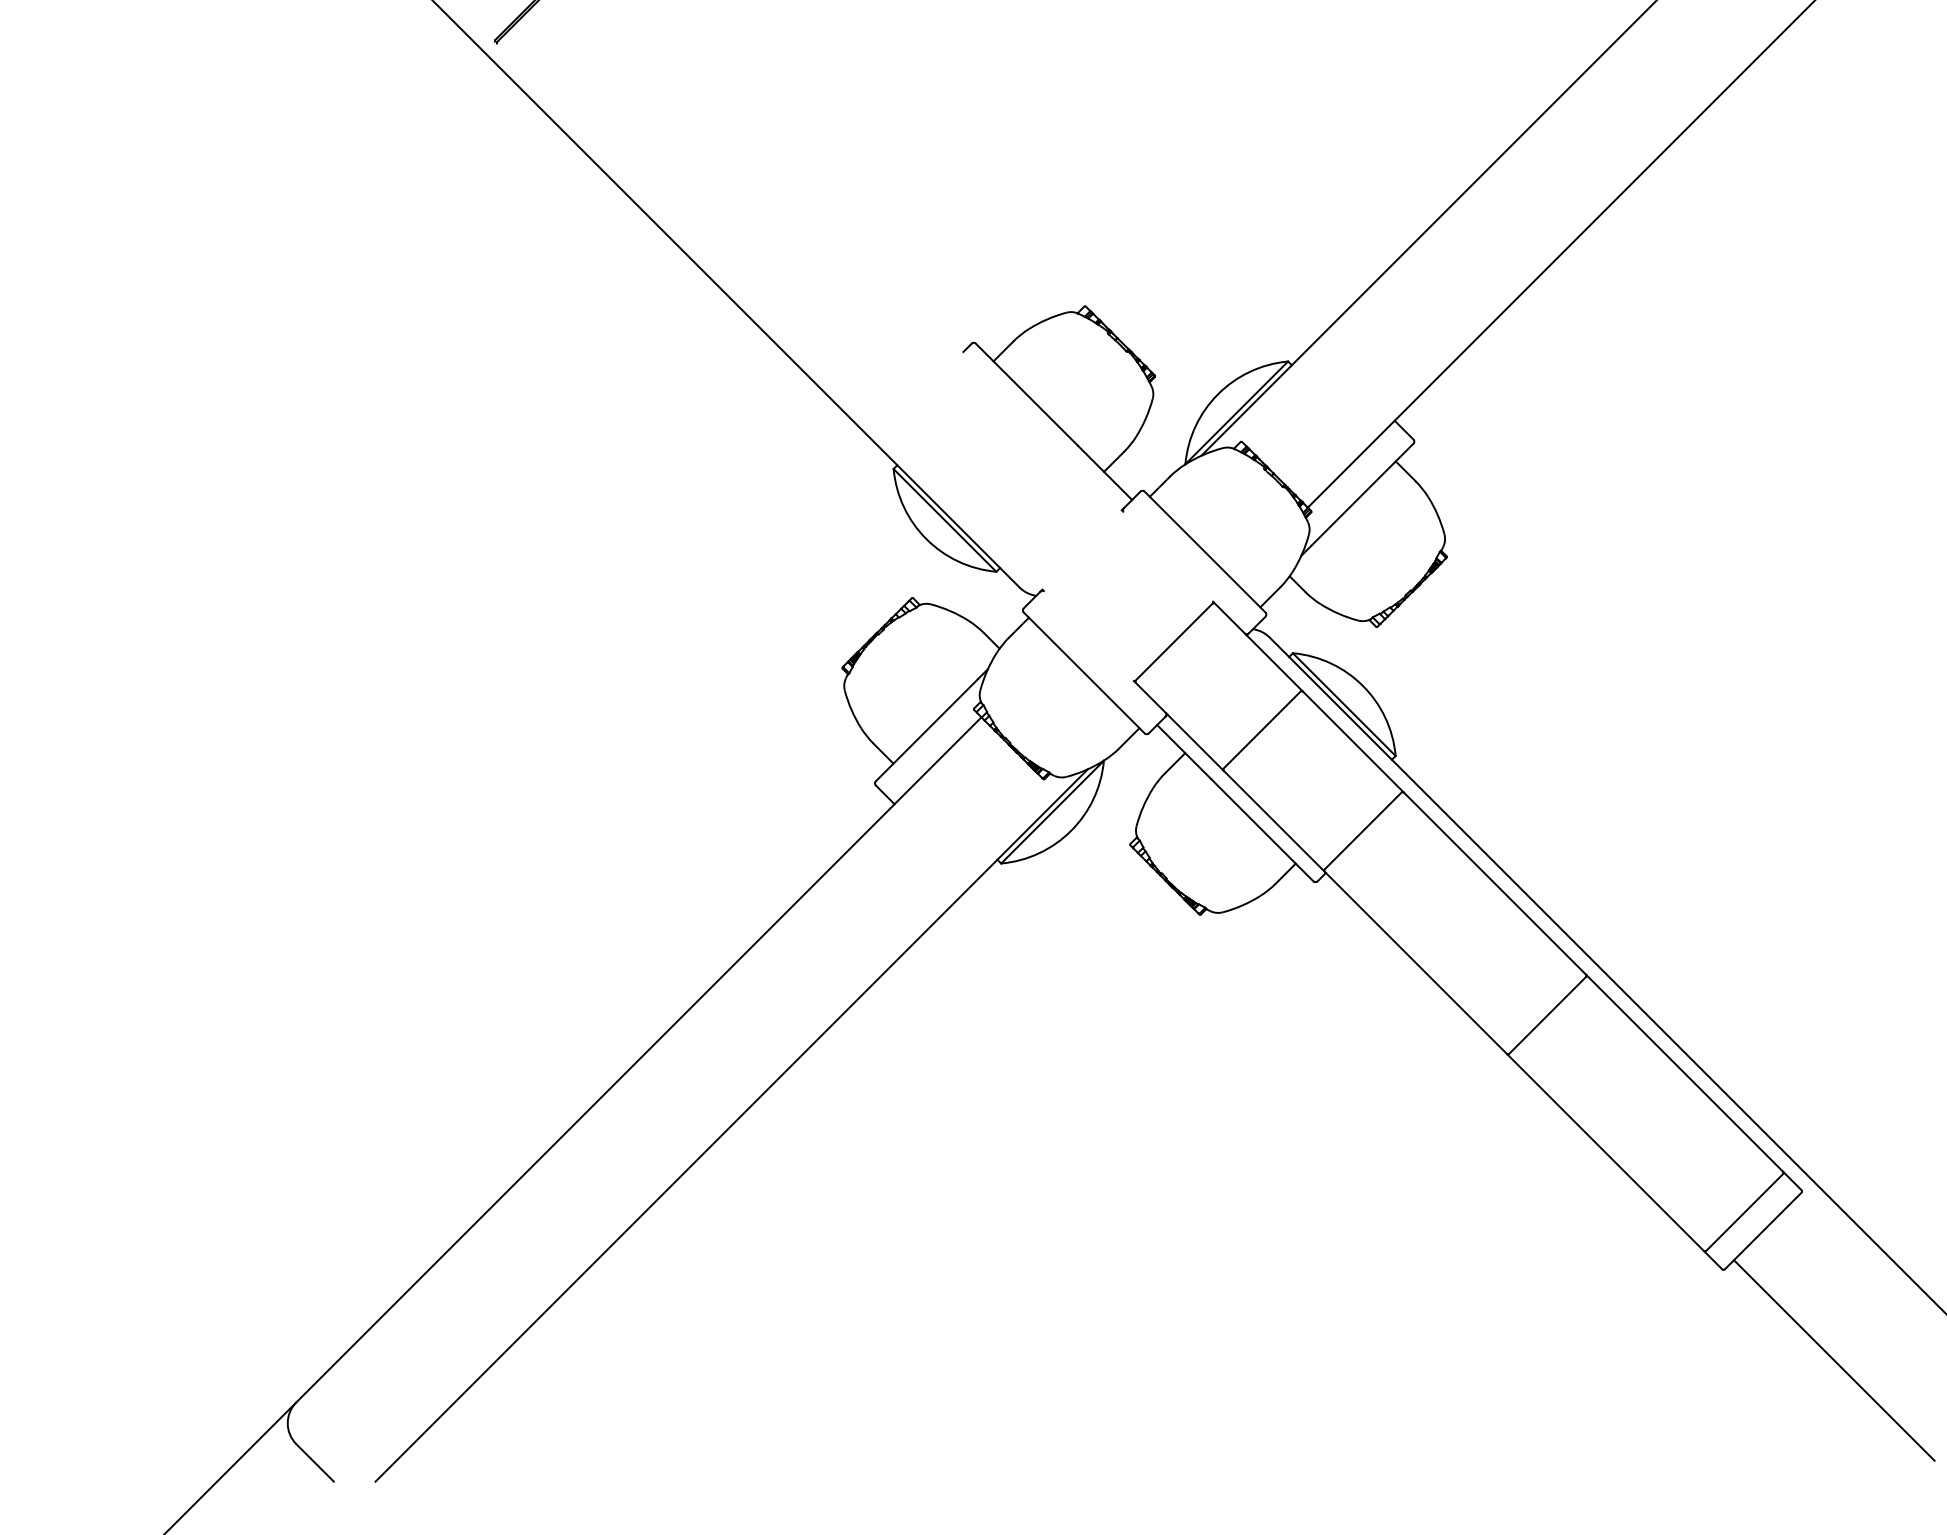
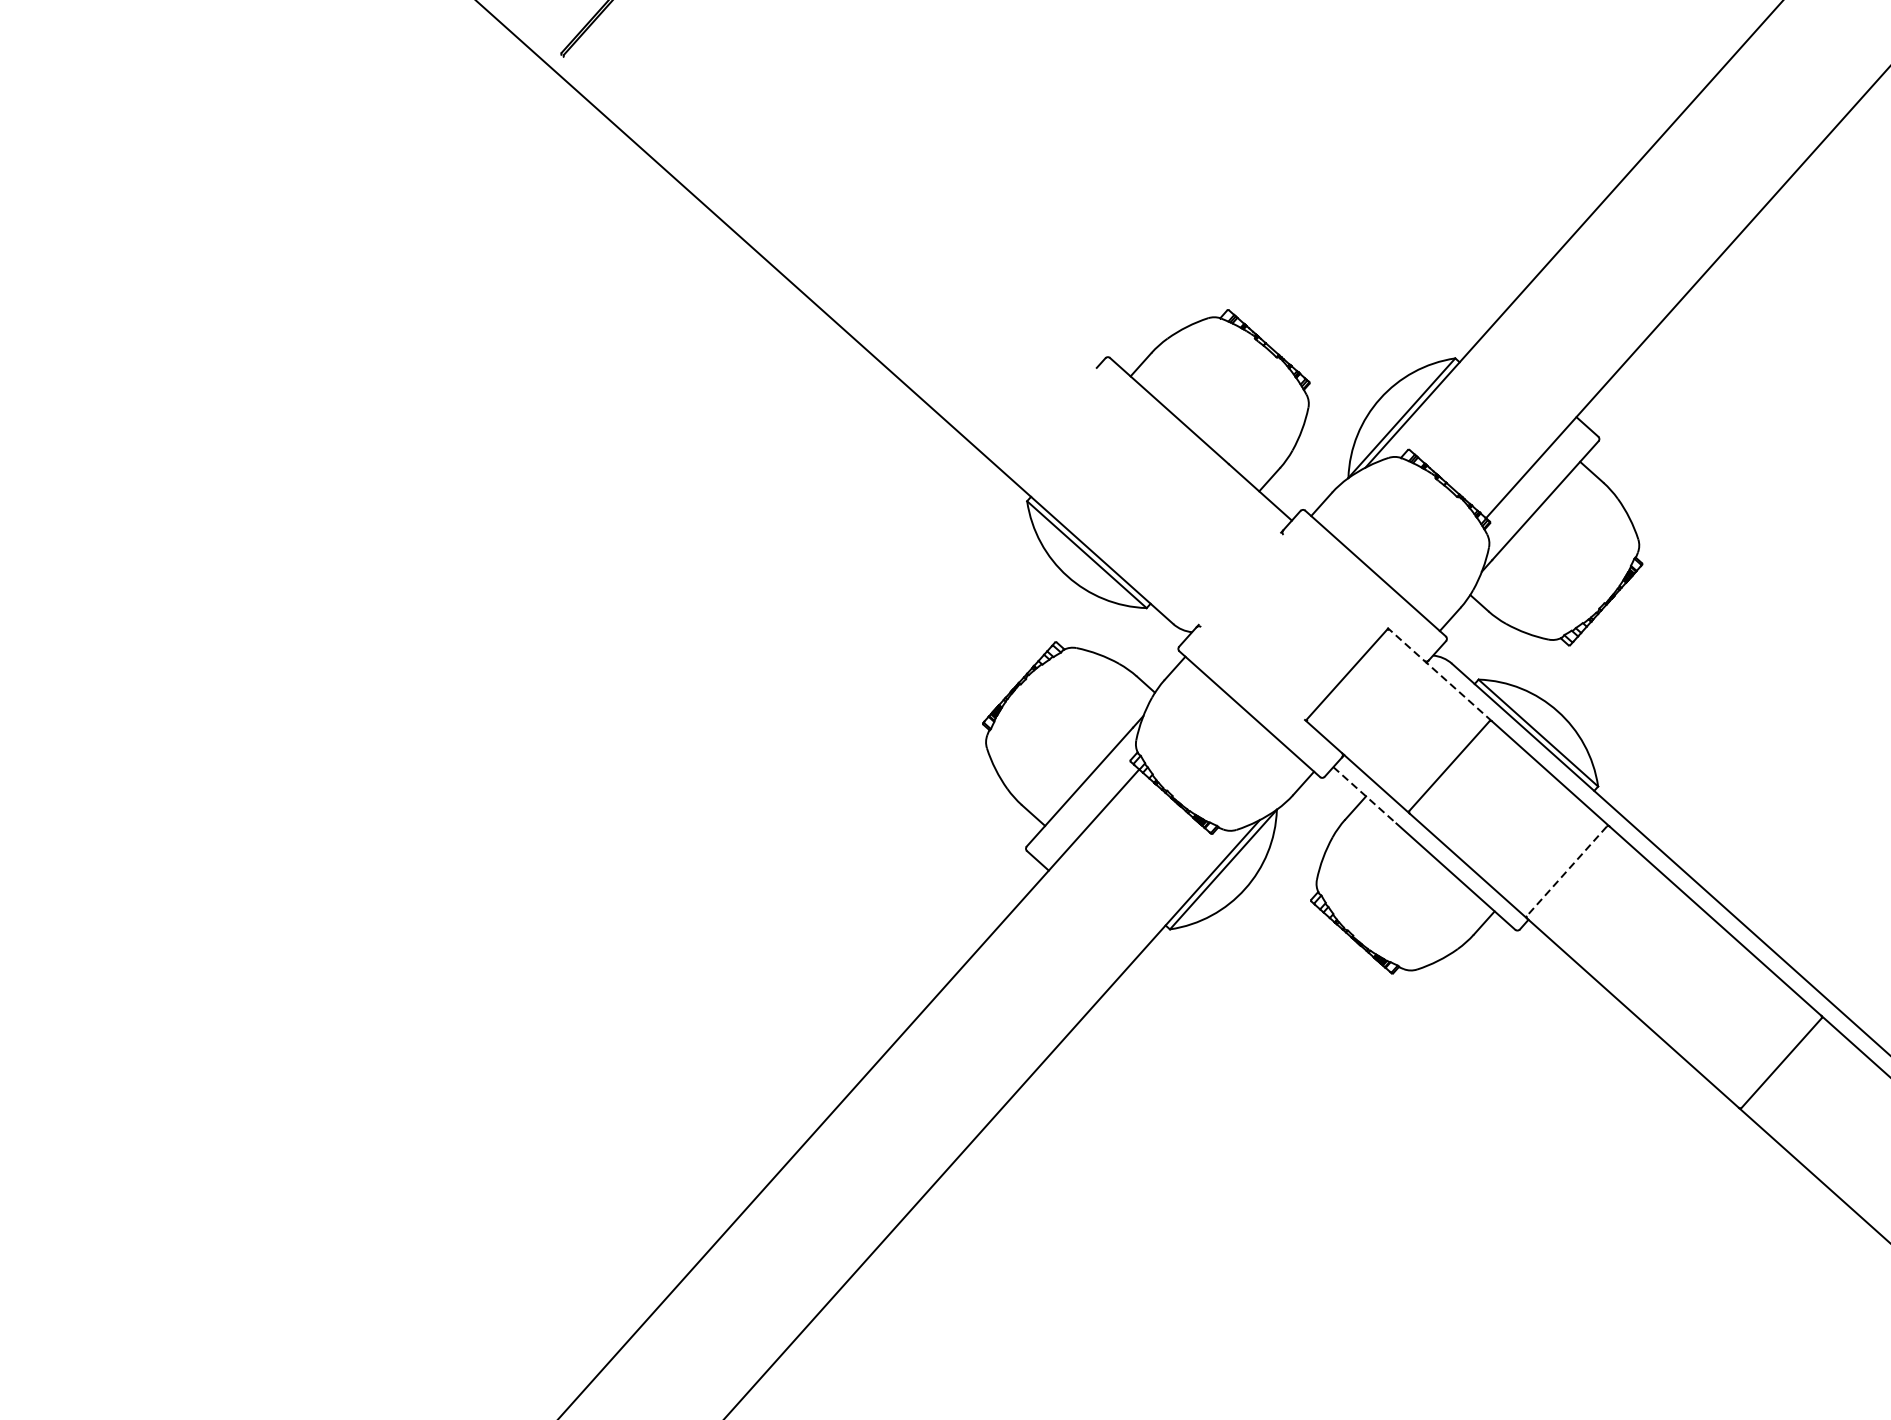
line: (1258, 646) -> (1440, 674), solid -> dashed
line: (1184, 752) -> (1365, 795), solid -> dashed
line: (1362, 831) -> (1566, 871), solid -> dashed

